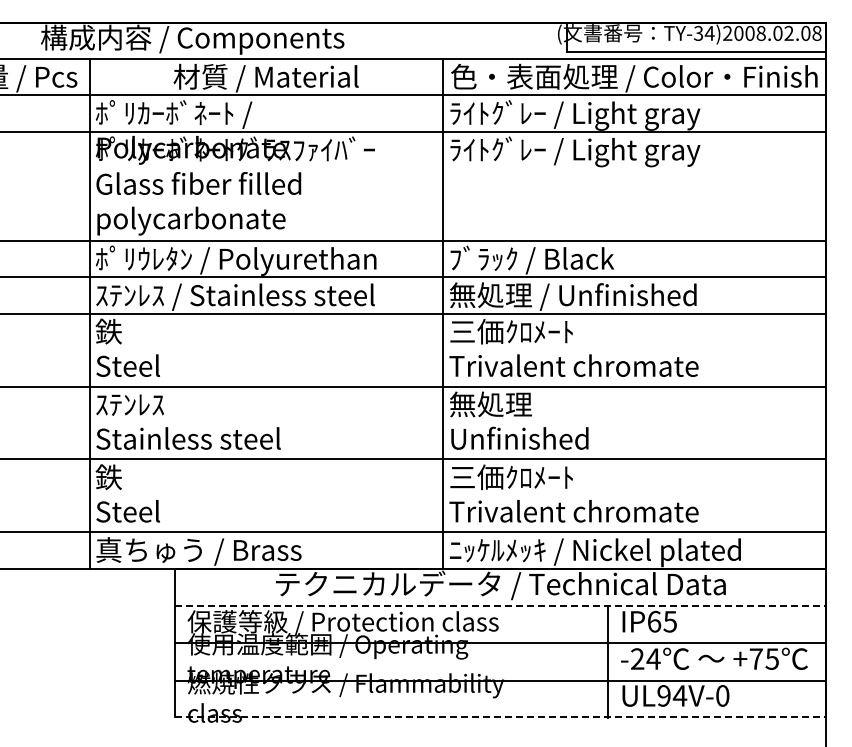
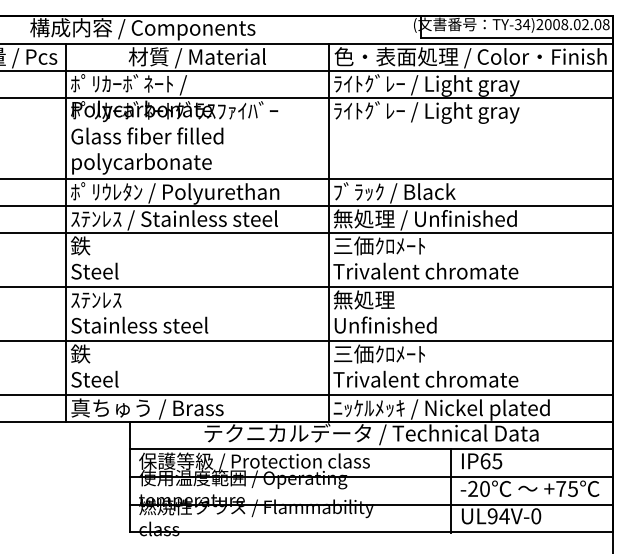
line: (500, 605) -> (371, 449), dashed -> solid
text: (653, 658) -> (484, 488), -24 -> -20
line: (500, 716) -> (371, 531), dashed -> solid

